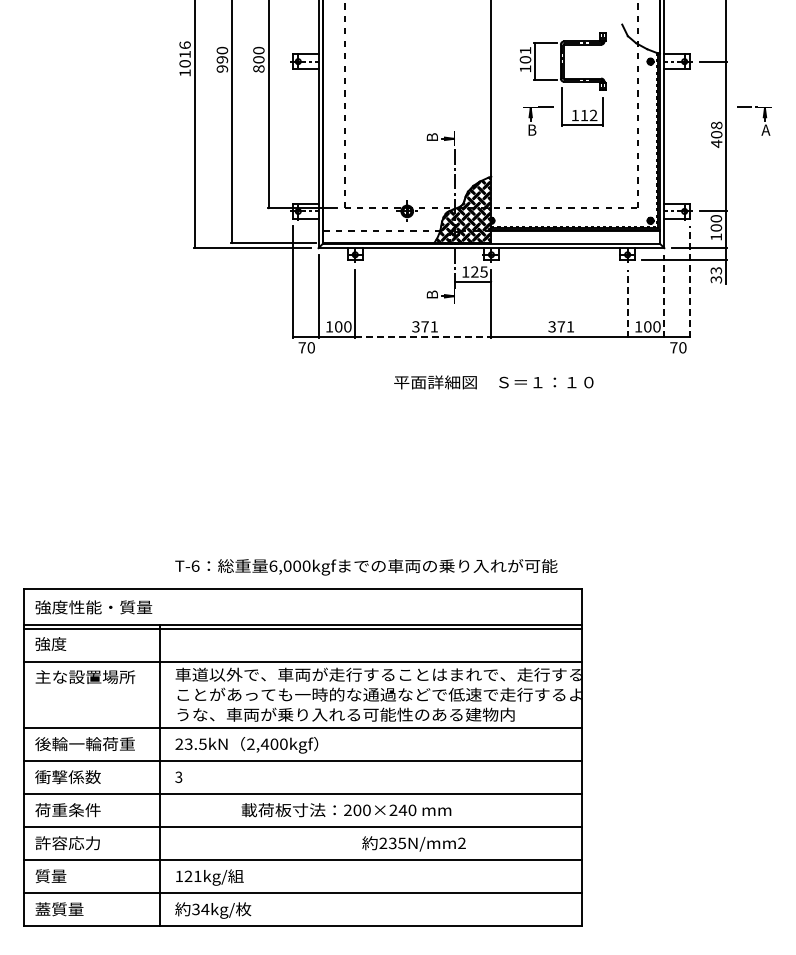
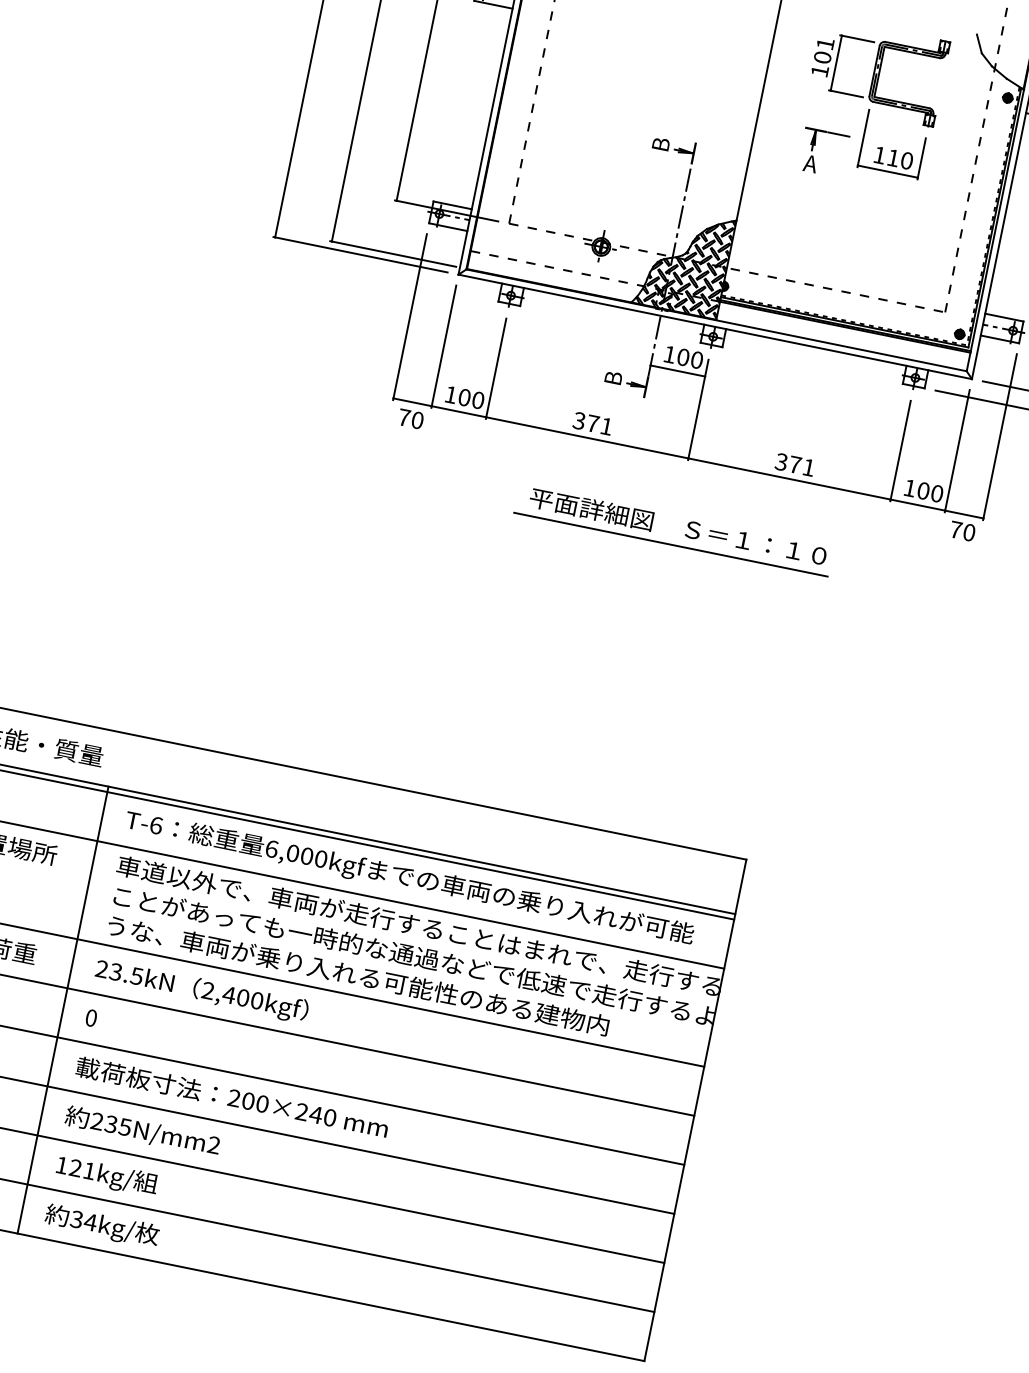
text: (593, 115) -> (906, 160), 112 -> 110
text: (531, 129) -> (810, 162), B -> A
text: (479, 271) -> (690, 357), 125 -> 100
line: (690, 281) -> (1000, 436), dashed -> solid
line: (664, 296) -> (957, 450), dashed -> solid
line: (627, 304) -> (900, 451), dashed -> solid
line: (423, 336) -> (587, 437), dashed -> solid
line: (490, 394) -> (669, 543), added
text: (366, 567) -> (409, 879), moved
text: (178, 776) -> (91, 1016), 3 -> 0
text: (346, 810) -> (232, 1098), moved
text: (413, 843) -> (142, 1130), moved

